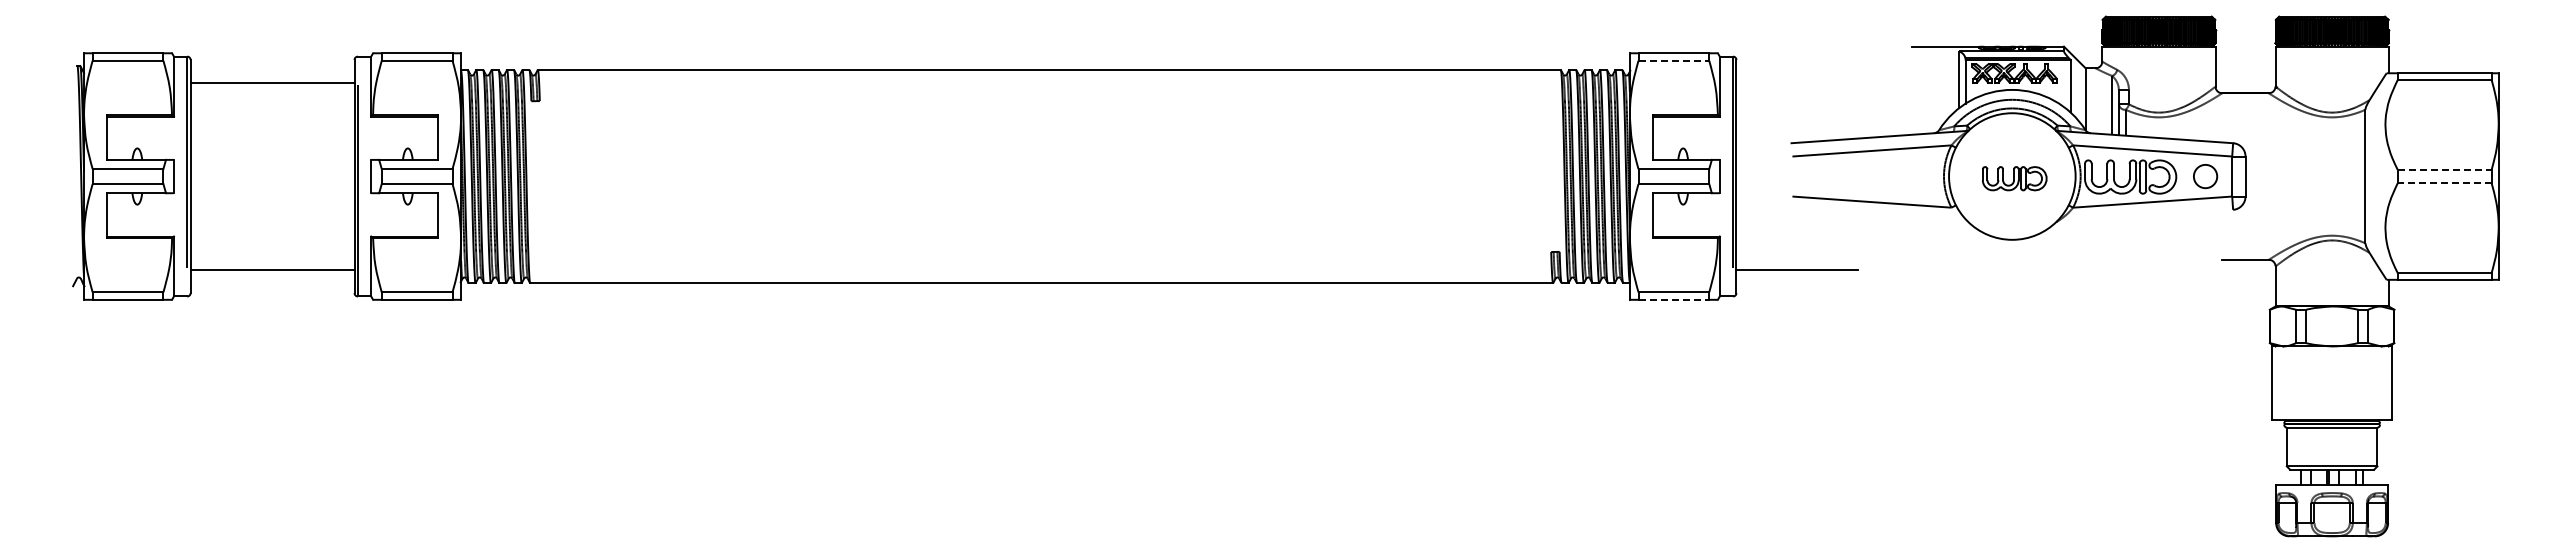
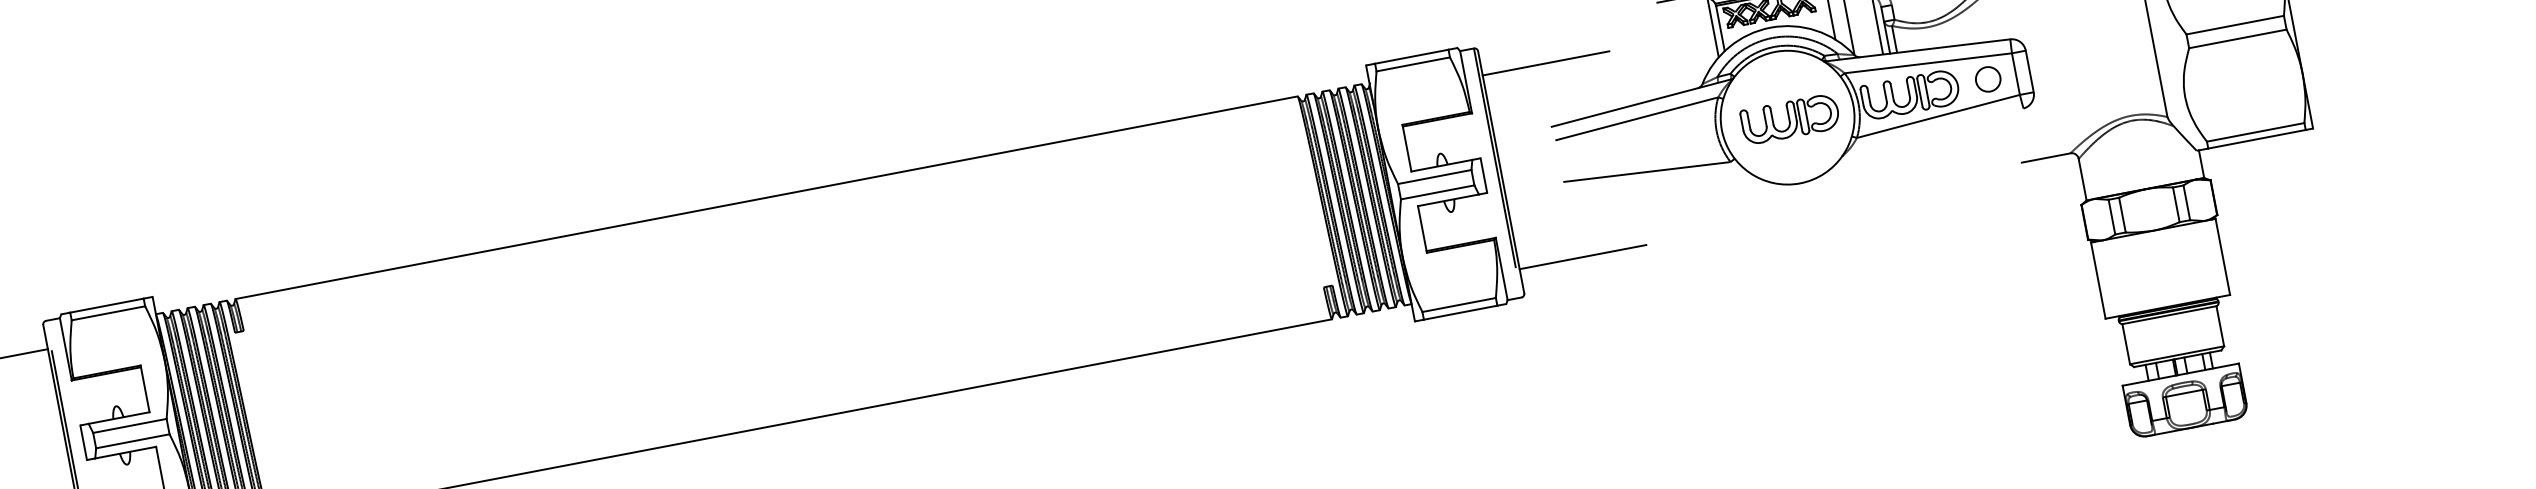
line: (1674, 60) -> (1413, 64), dashed -> solid
line: (1797, 83) -> (1546, 63), added
line: (2444, 169) -> (2234, 24), dashed -> solid
part: (2014, 178) -> (1790, 119), size x1.43
line: (2444, 183) -> (2237, 39), dashed -> solid
line: (1674, 299) -> (1461, 312), dashed -> solid

